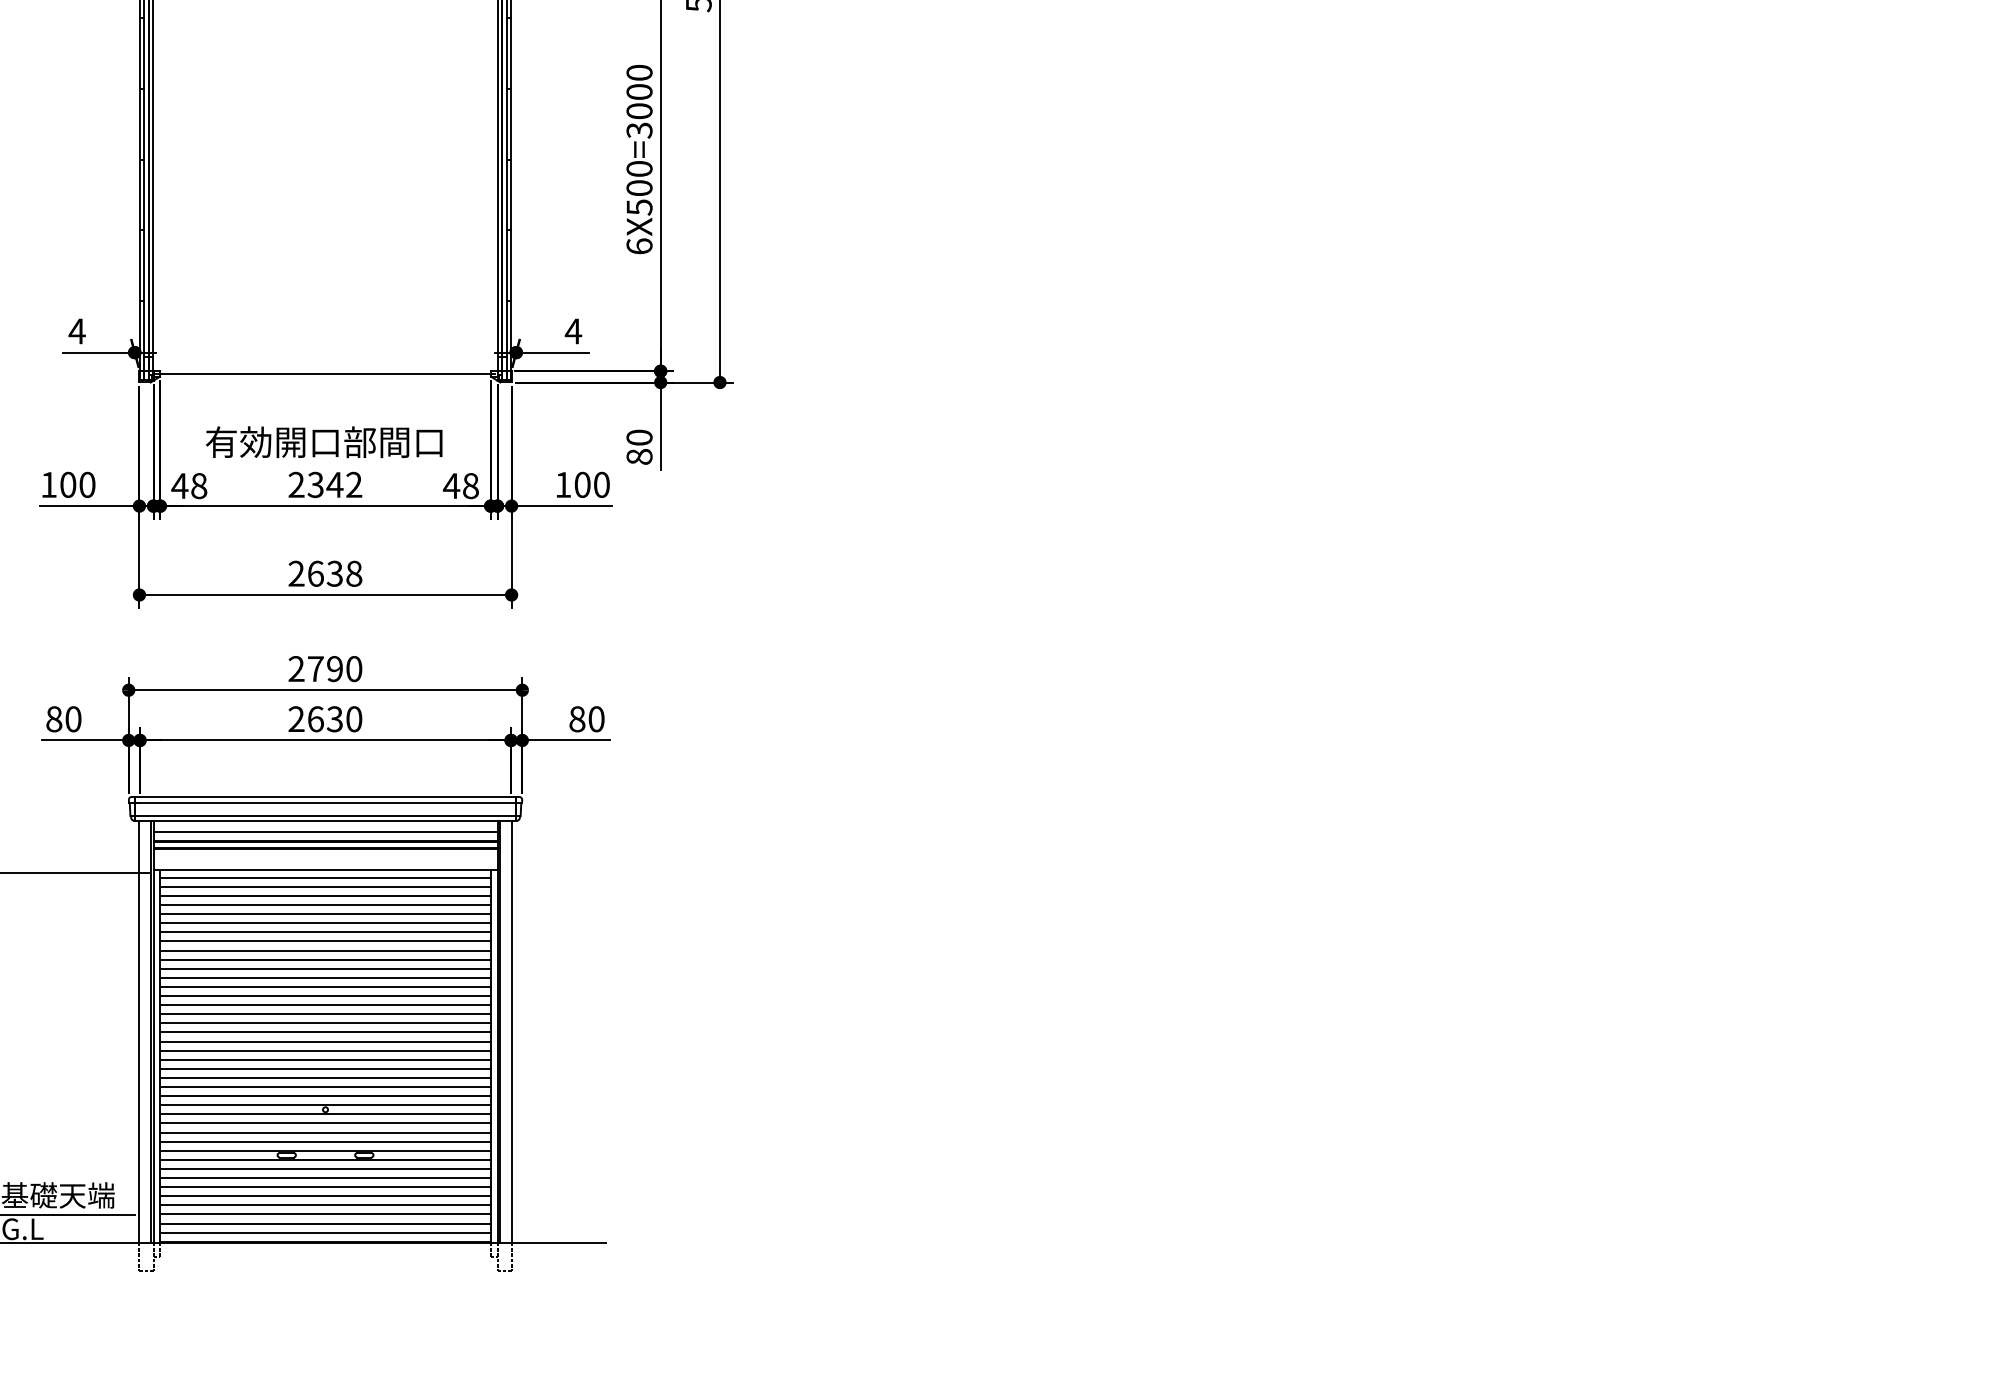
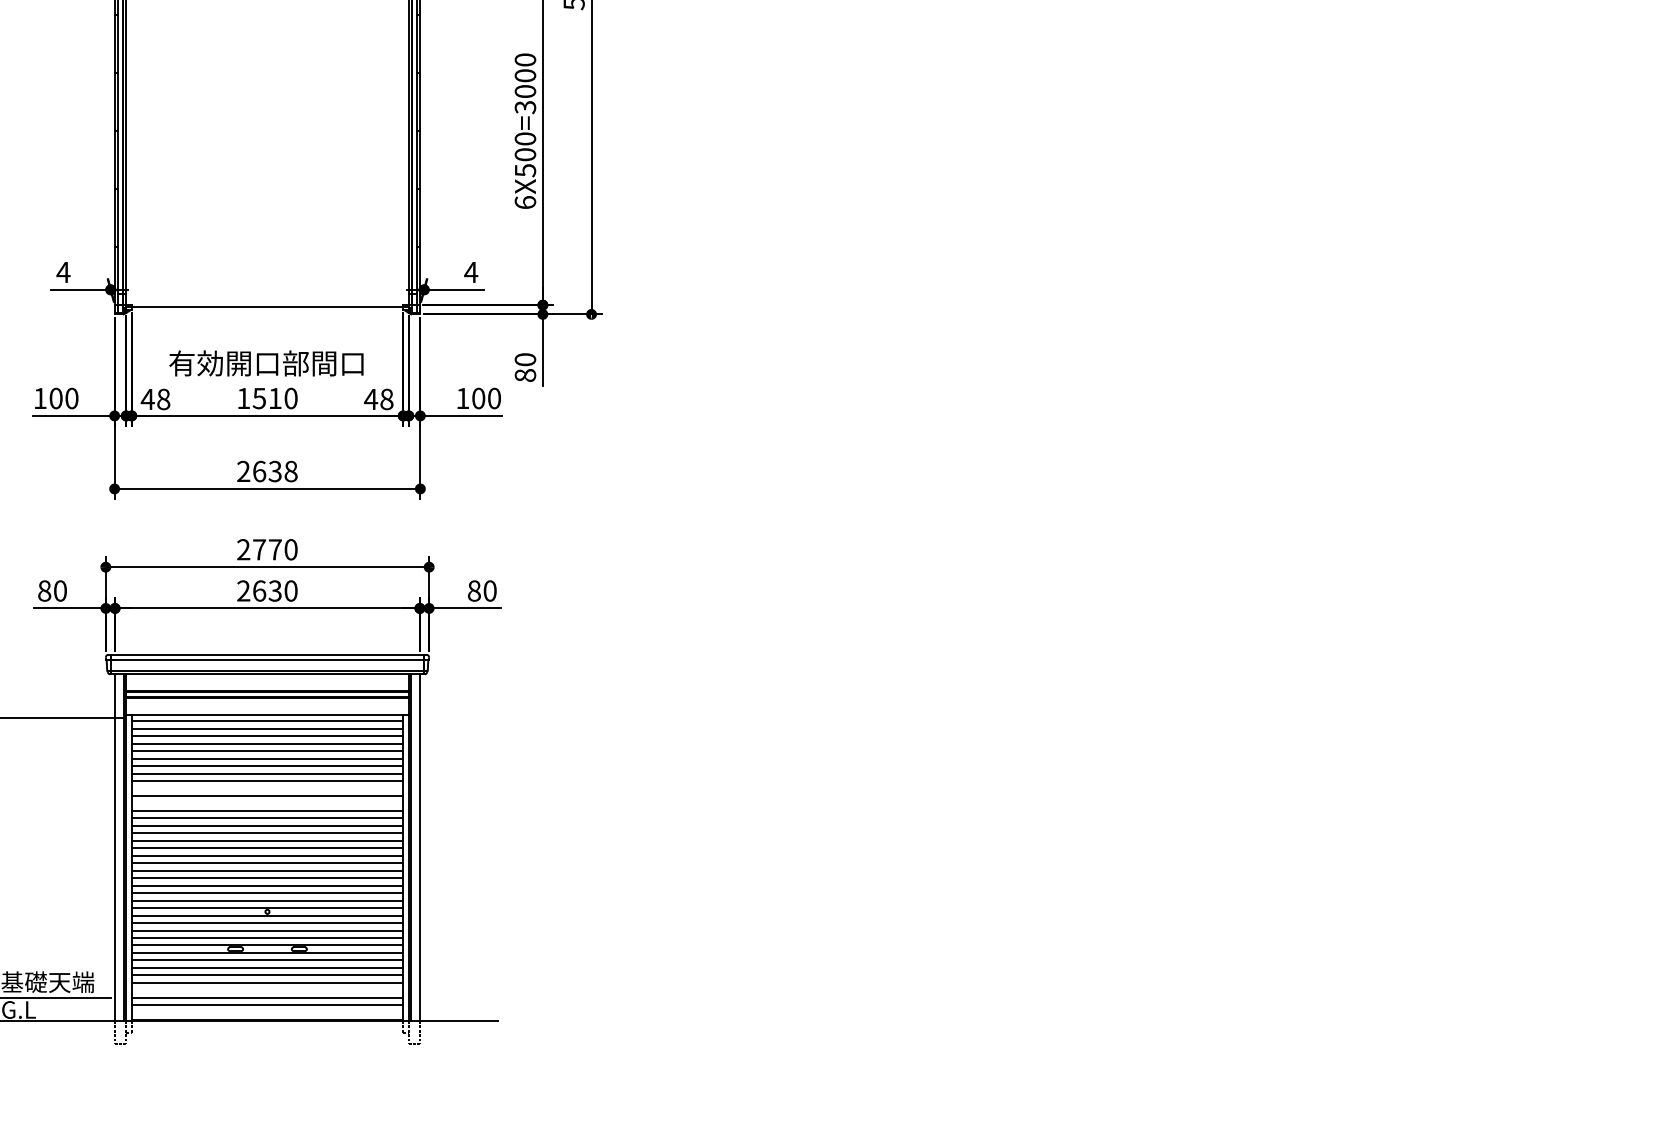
text: (325, 484) -> (267, 398), 2342 -> 1510
text: (335, 669) -> (275, 550), 2790 -> 2770
line: (325, 831) -> (267, 683), removed
line: (325, 959) -> (267, 788), removed
line: (325, 977) -> (267, 803), removed
line: (325, 1205) -> (267, 990), removed
line: (325, 1232) -> (267, 1012), removed

